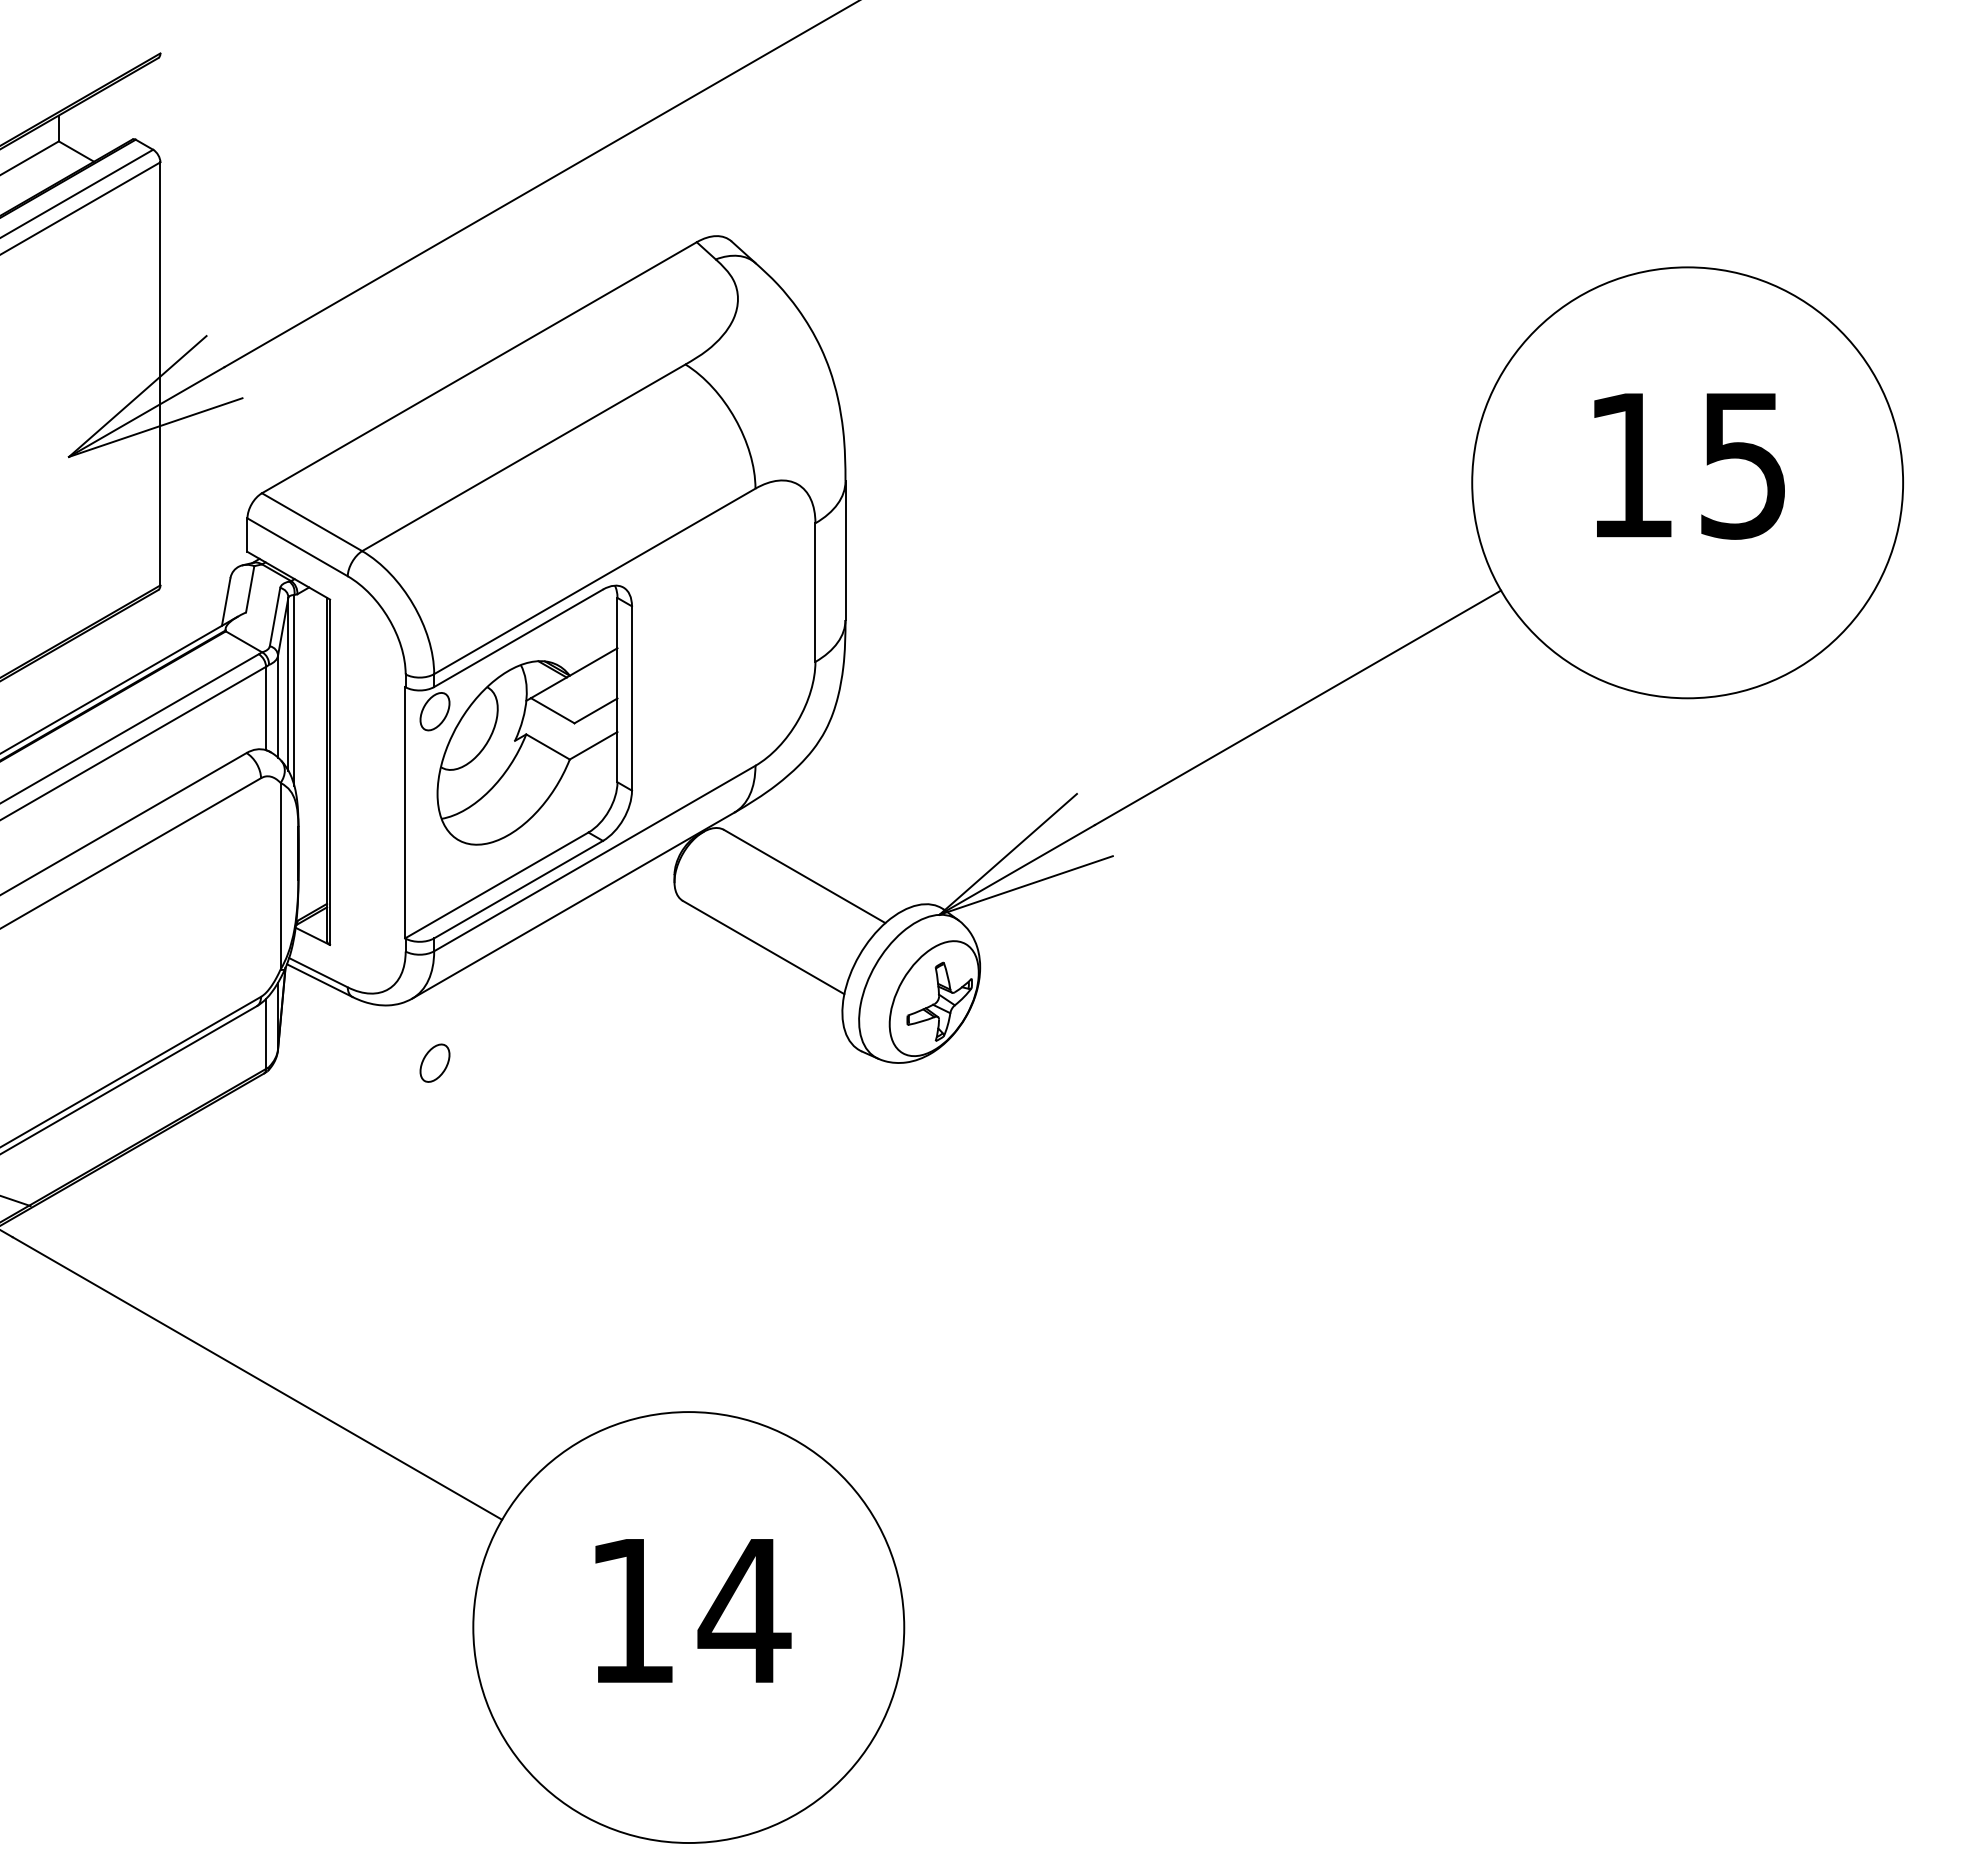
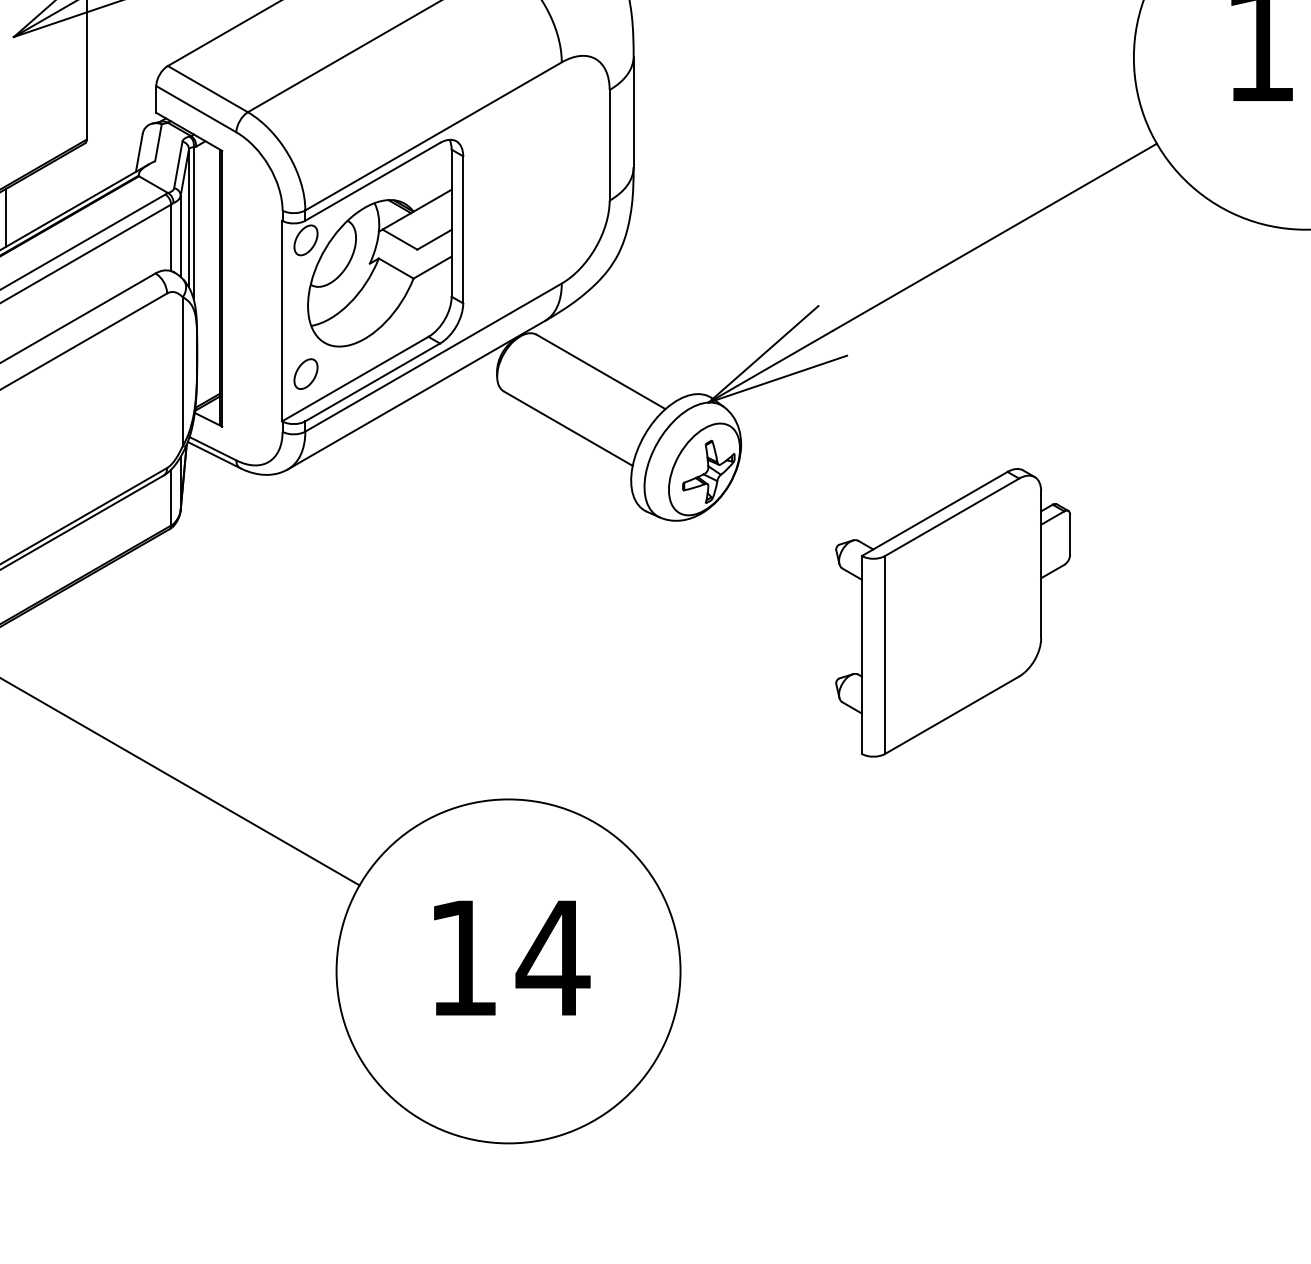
line: (58, 683) -> (5, 217), added
part: (434, 1062) -> (305, 373), moved
part: (1245, 1178) -> (952, 613), added

